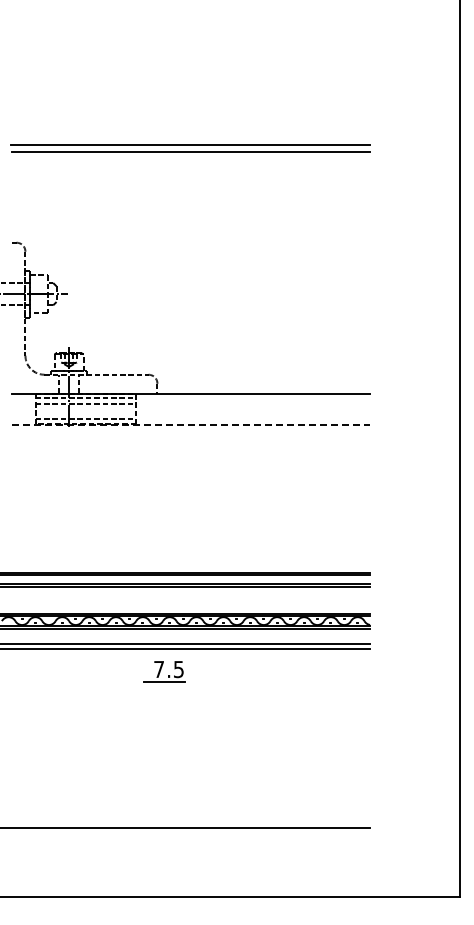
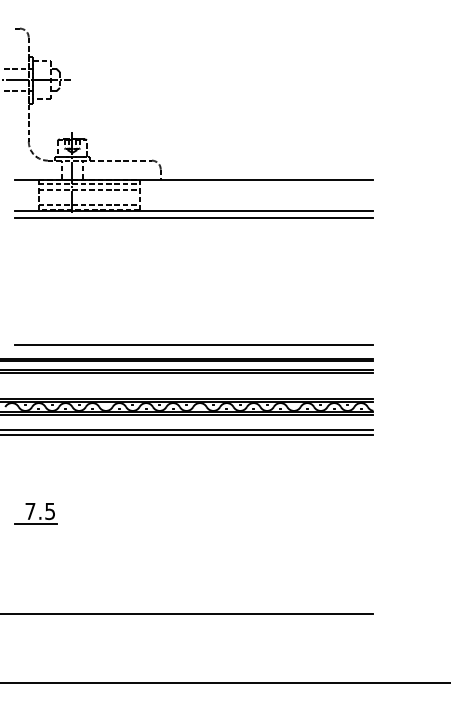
line: (191, 425) -> (194, 211), dashed -> solid
line: (191, 431) -> (194, 217), added
line: (190, 559) -> (193, 345), added
part: (164, 671) -> (35, 513), moved

